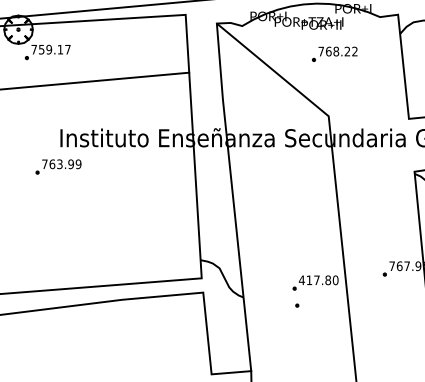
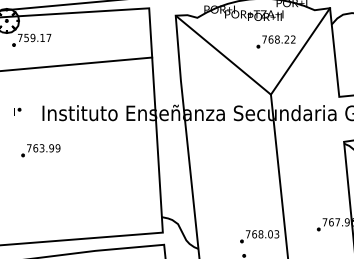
line: (363, 65) -> (300, 51), added
part: (31, 136) -> (17, 111), added
part: (58, 166) -> (40, 150), moved
text: (318, 280) -> (262, 234), 417.80 -> 768.03

